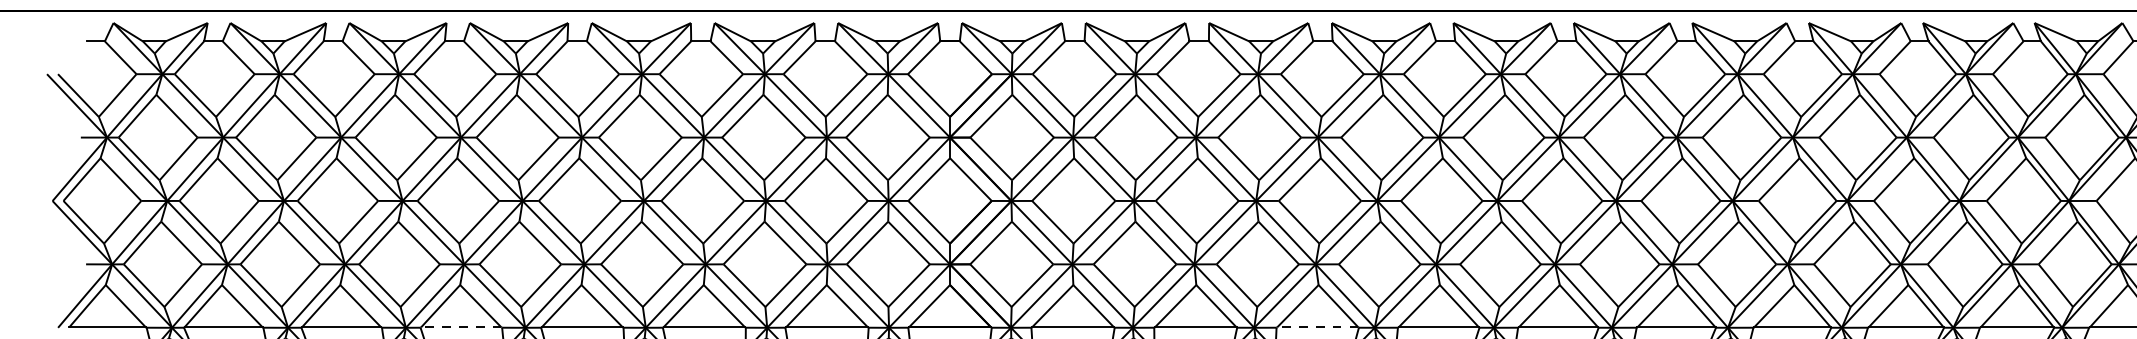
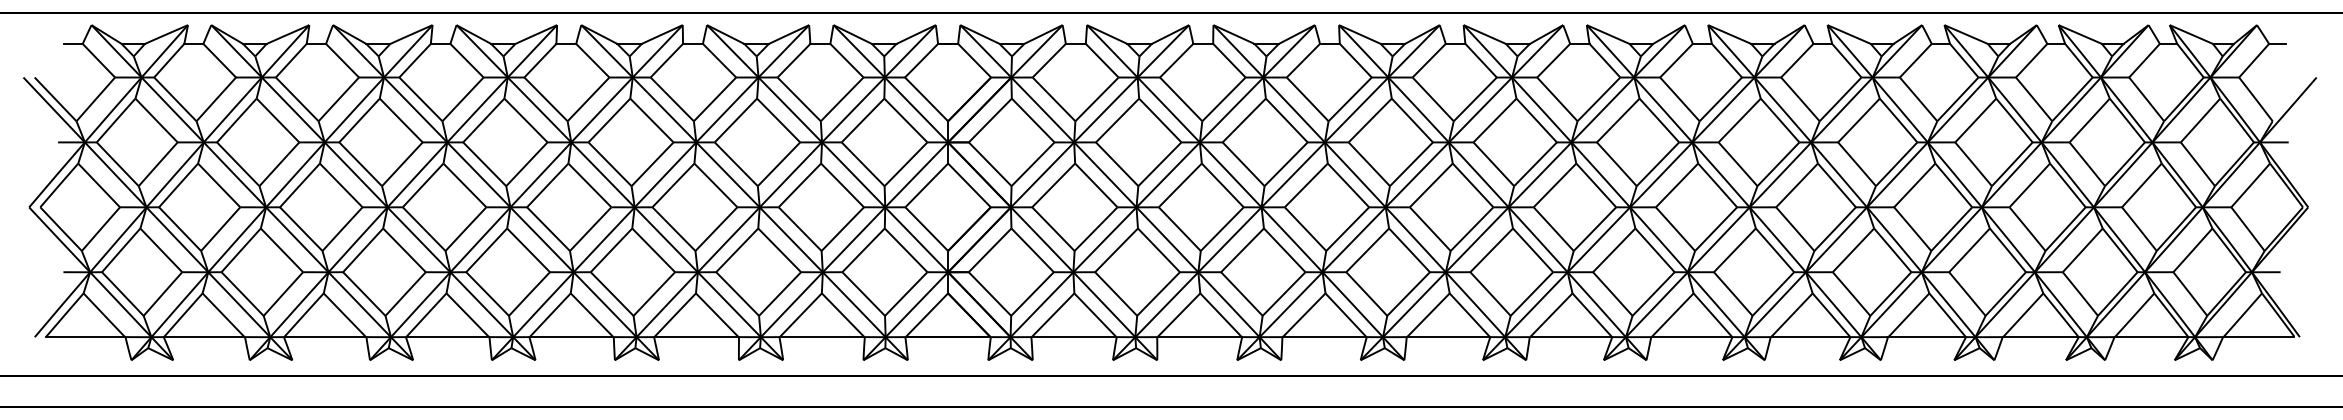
line: (461, 327) -> (447, 336), dashed -> solid
line: (1317, 327) -> (1324, 336), dashed -> solid

